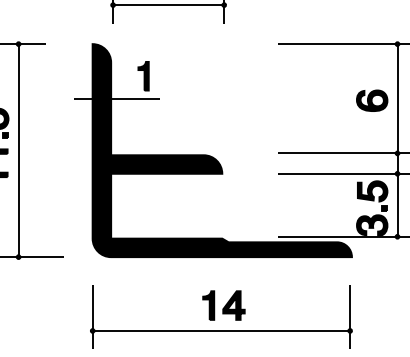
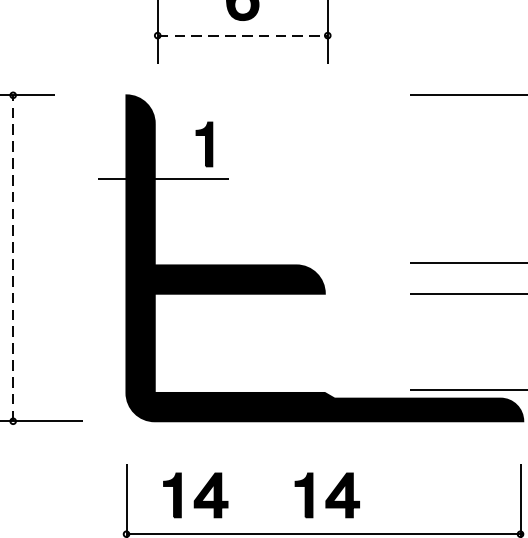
line: (168, 5) -> (242, 36), solid -> dashed
line: (18, 150) -> (12, 258), solid -> dashed
part: (137, 305) -> (195, 495), added

